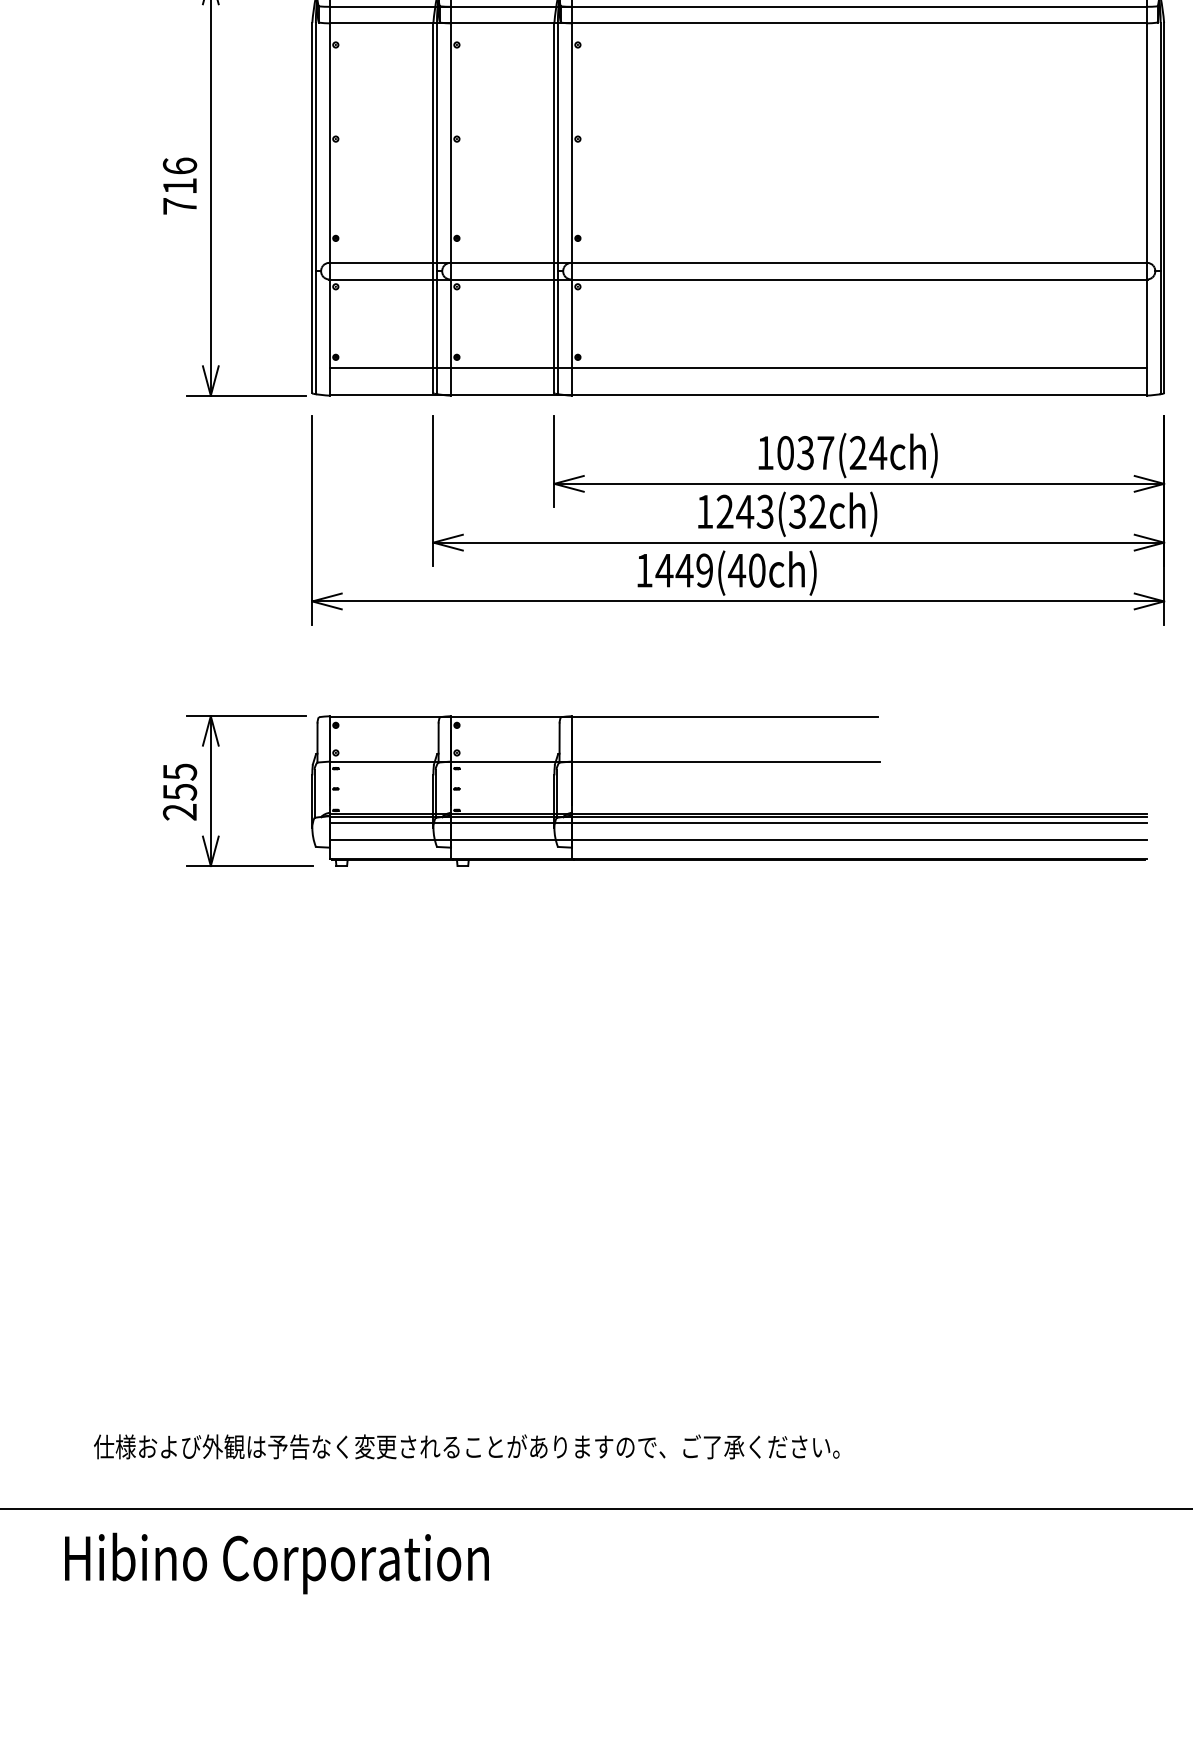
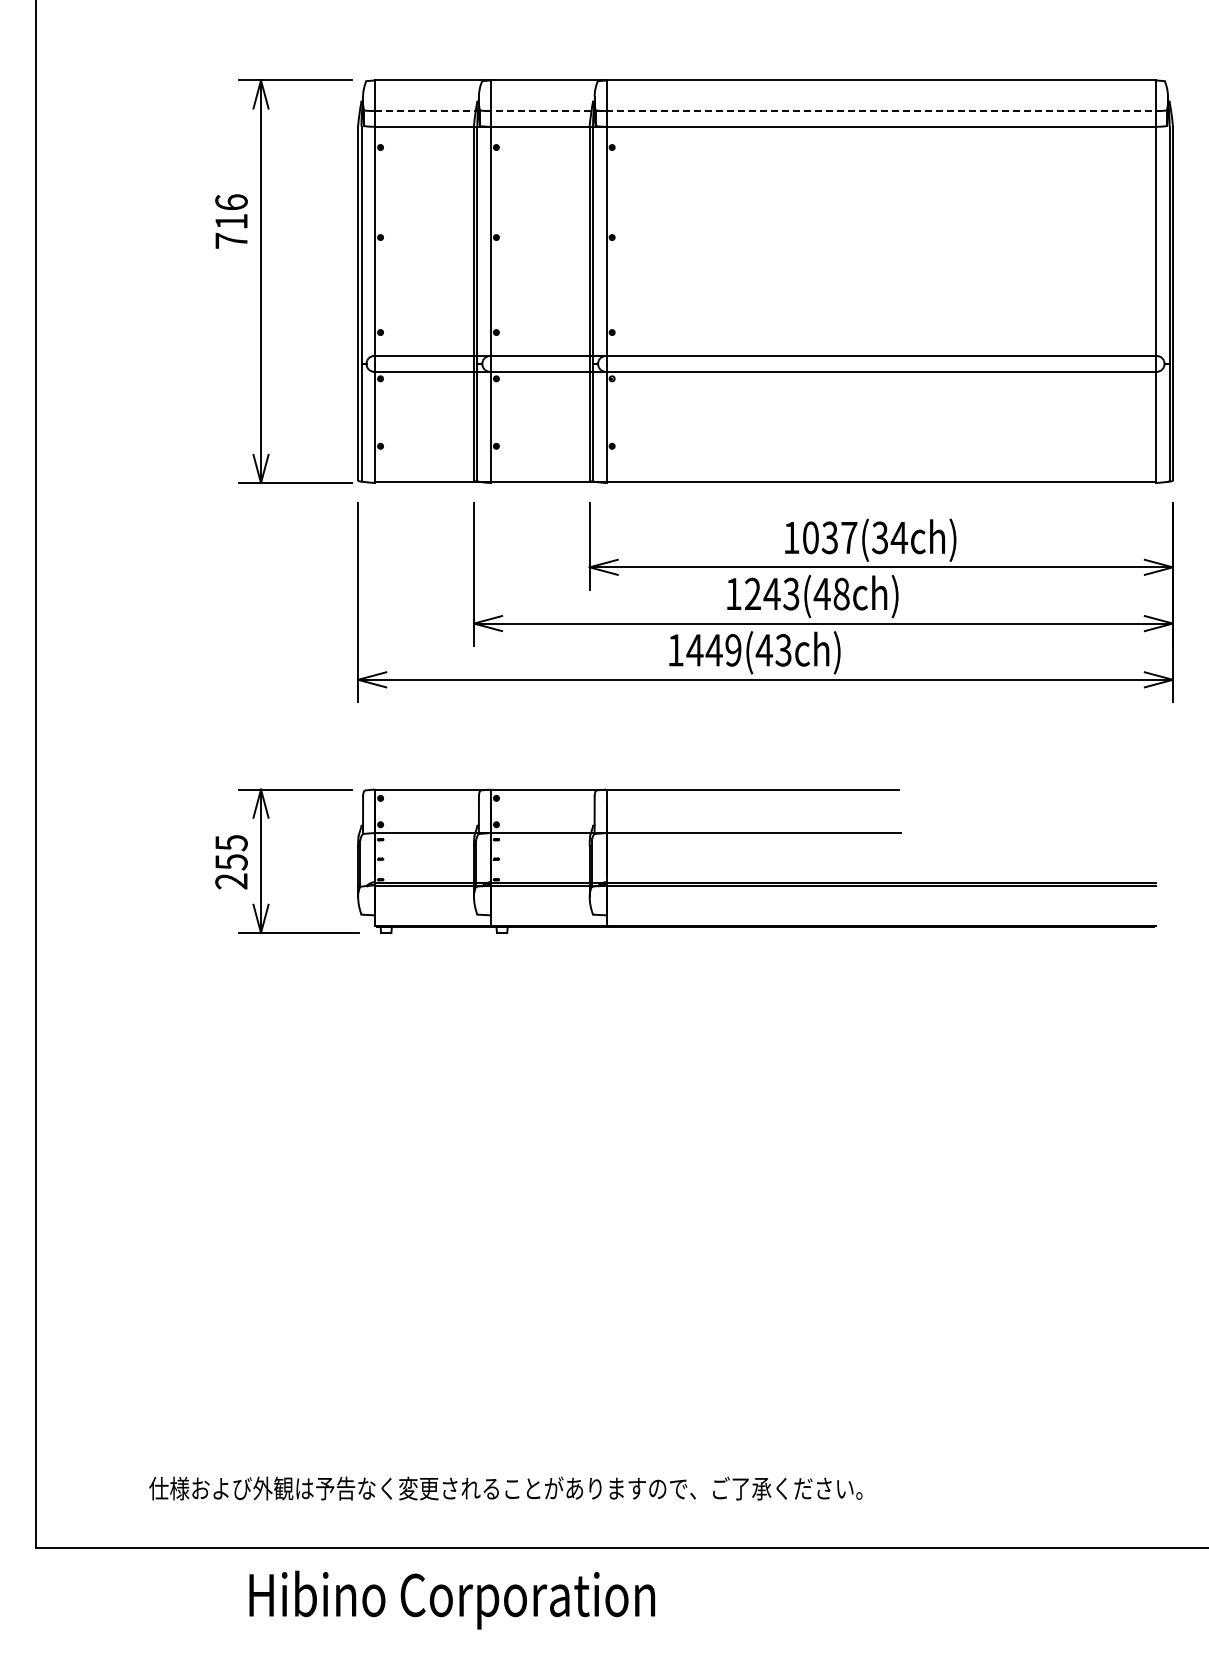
line: (738, 7) -> (765, 111), solid -> dashed
text: (179, 186) -> (231, 221), moved
line: (738, 367) -> (765, 456), removed
text: (858, 453) -> (880, 538), 1037(24ch) -> 1037(34ch)
text: (807, 511) -> (831, 593), 1243(32ch) -> 1243(48ch)
text: (757, 570) -> (783, 650), 1449(40ch) -> 1449(43ch)
line: (738, 822) -> (765, 891), removed
line: (738, 839) -> (765, 907), removed
text: (277, 1562) -> (452, 1599), moved

